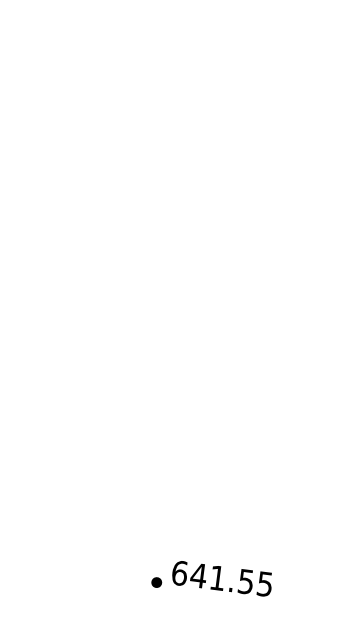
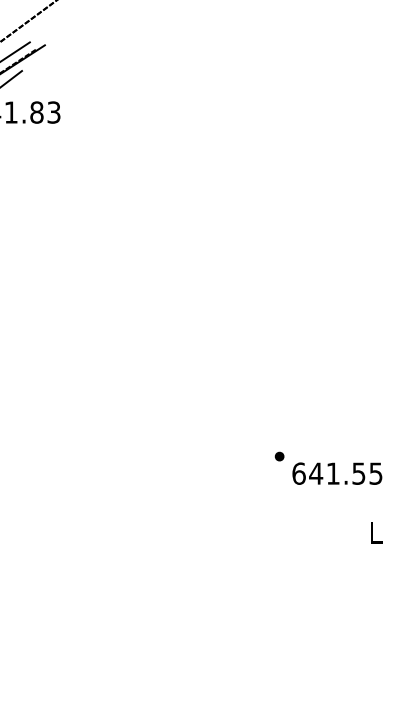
part: (156, 582) -> (279, 456), moved

